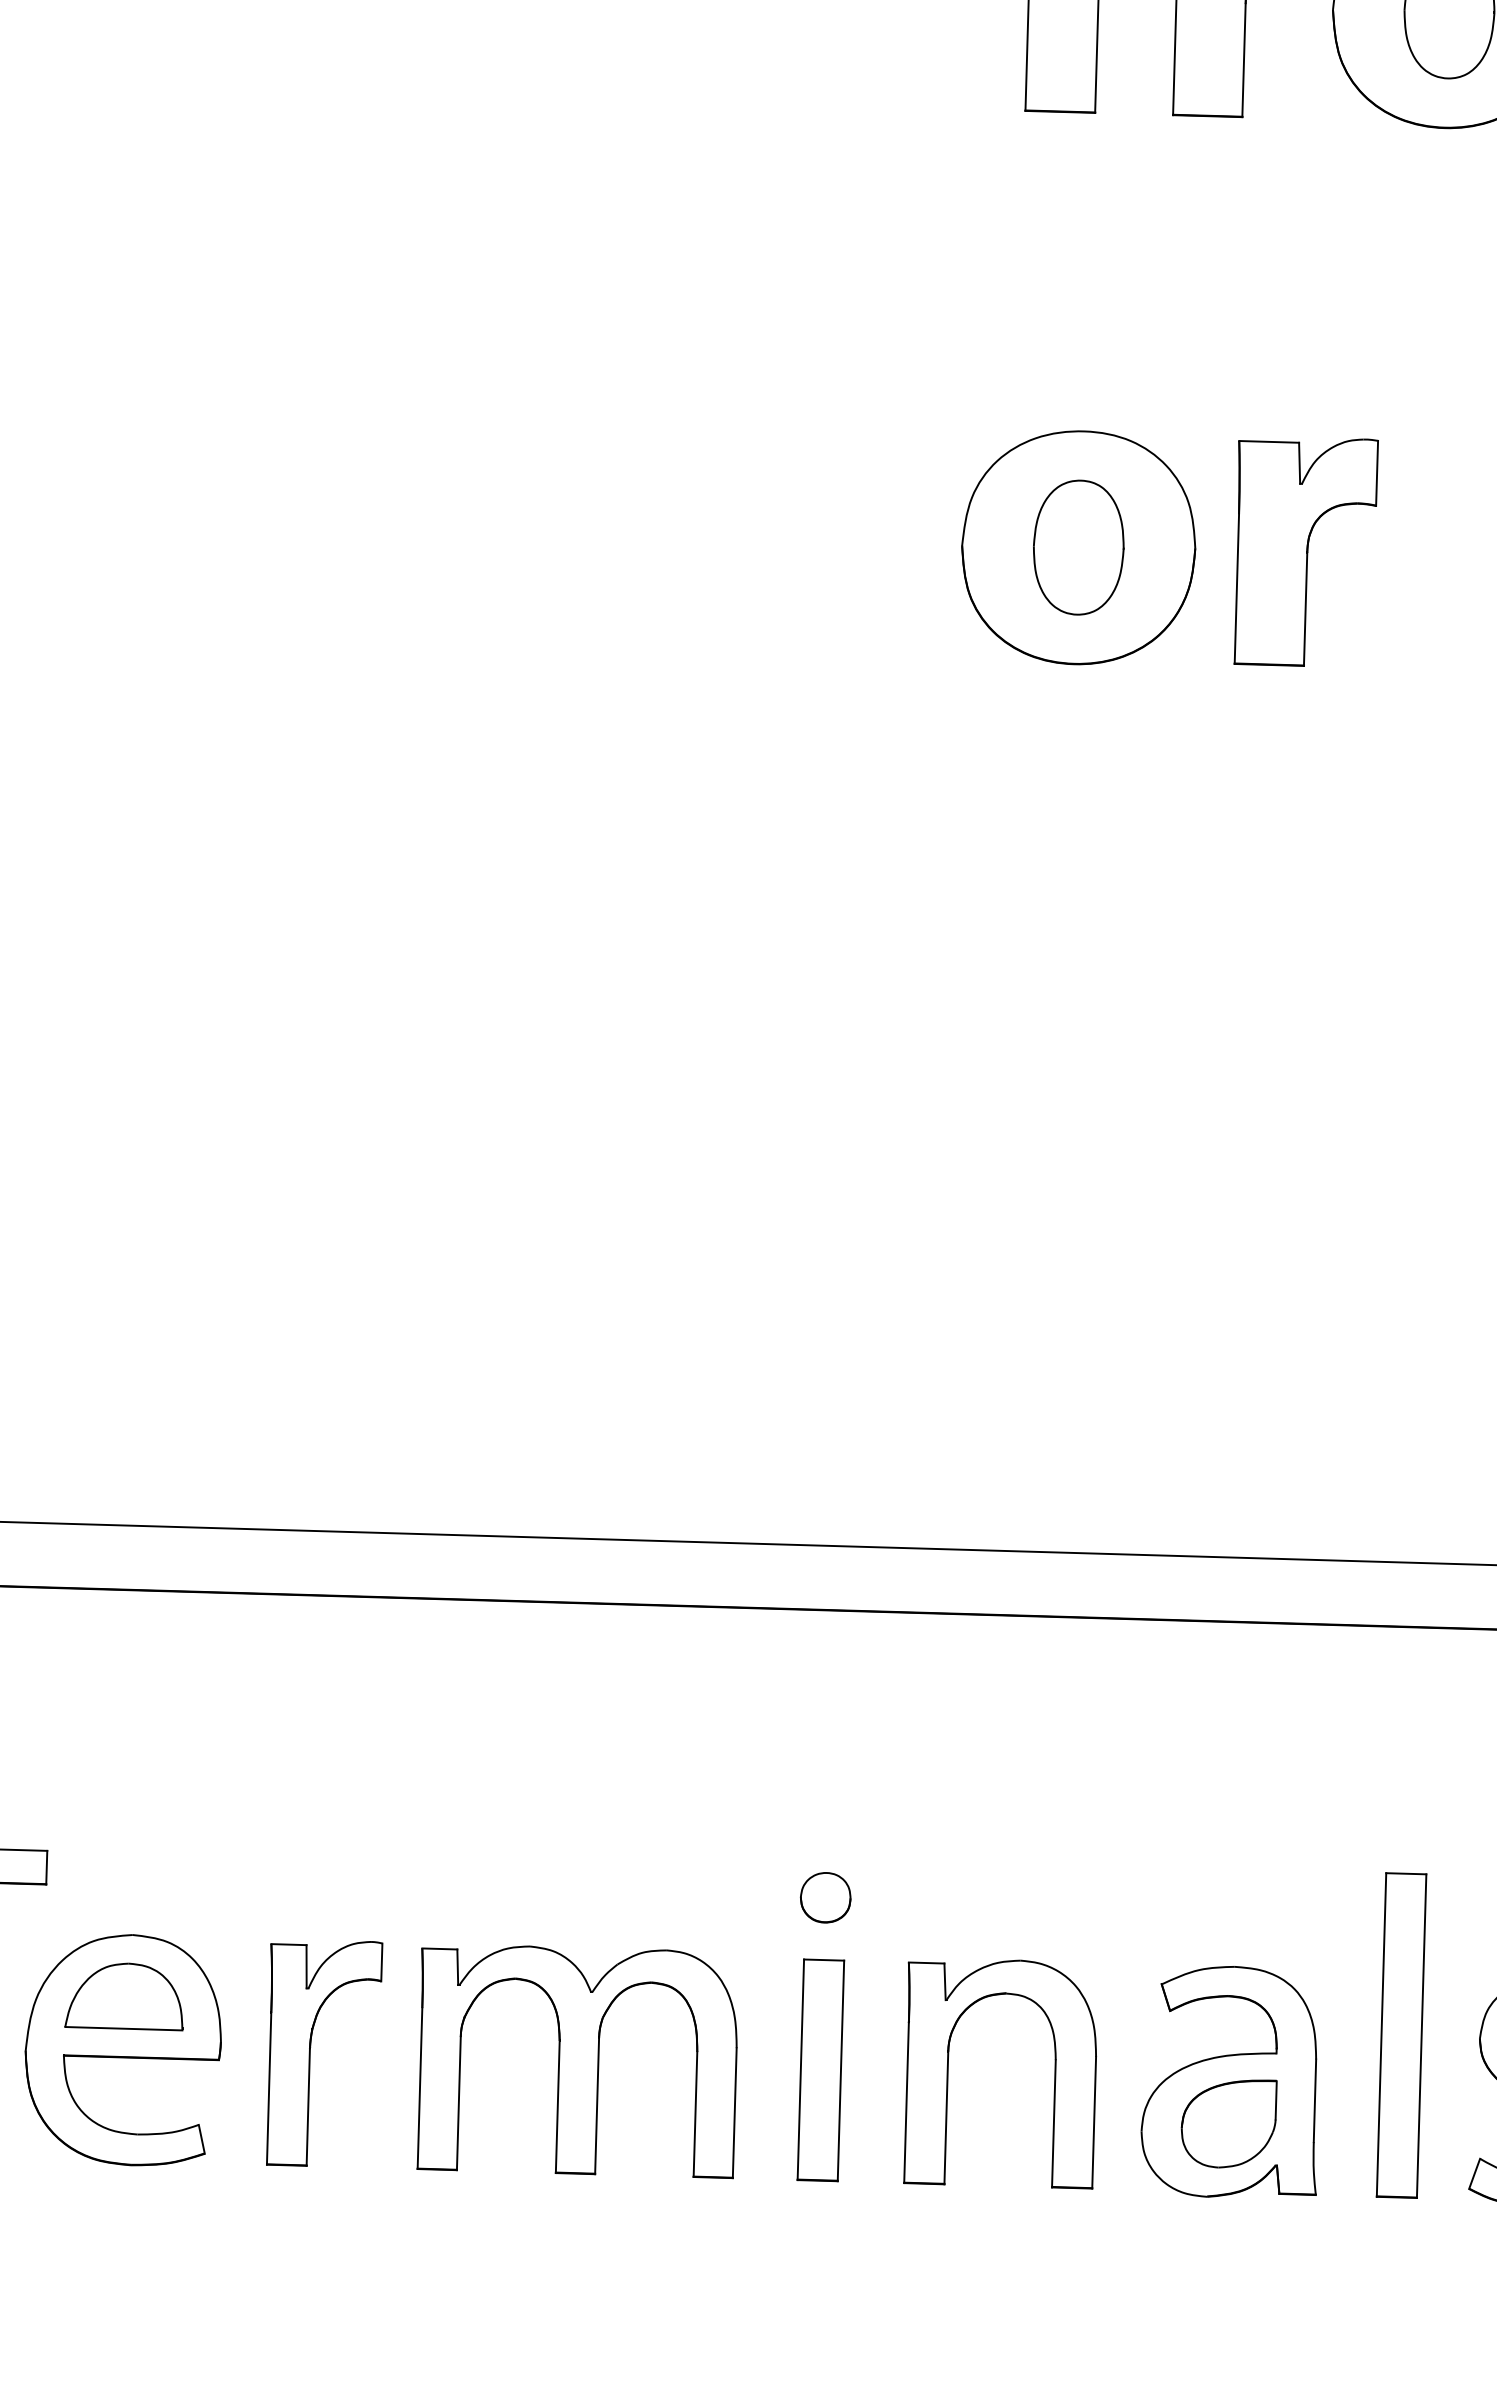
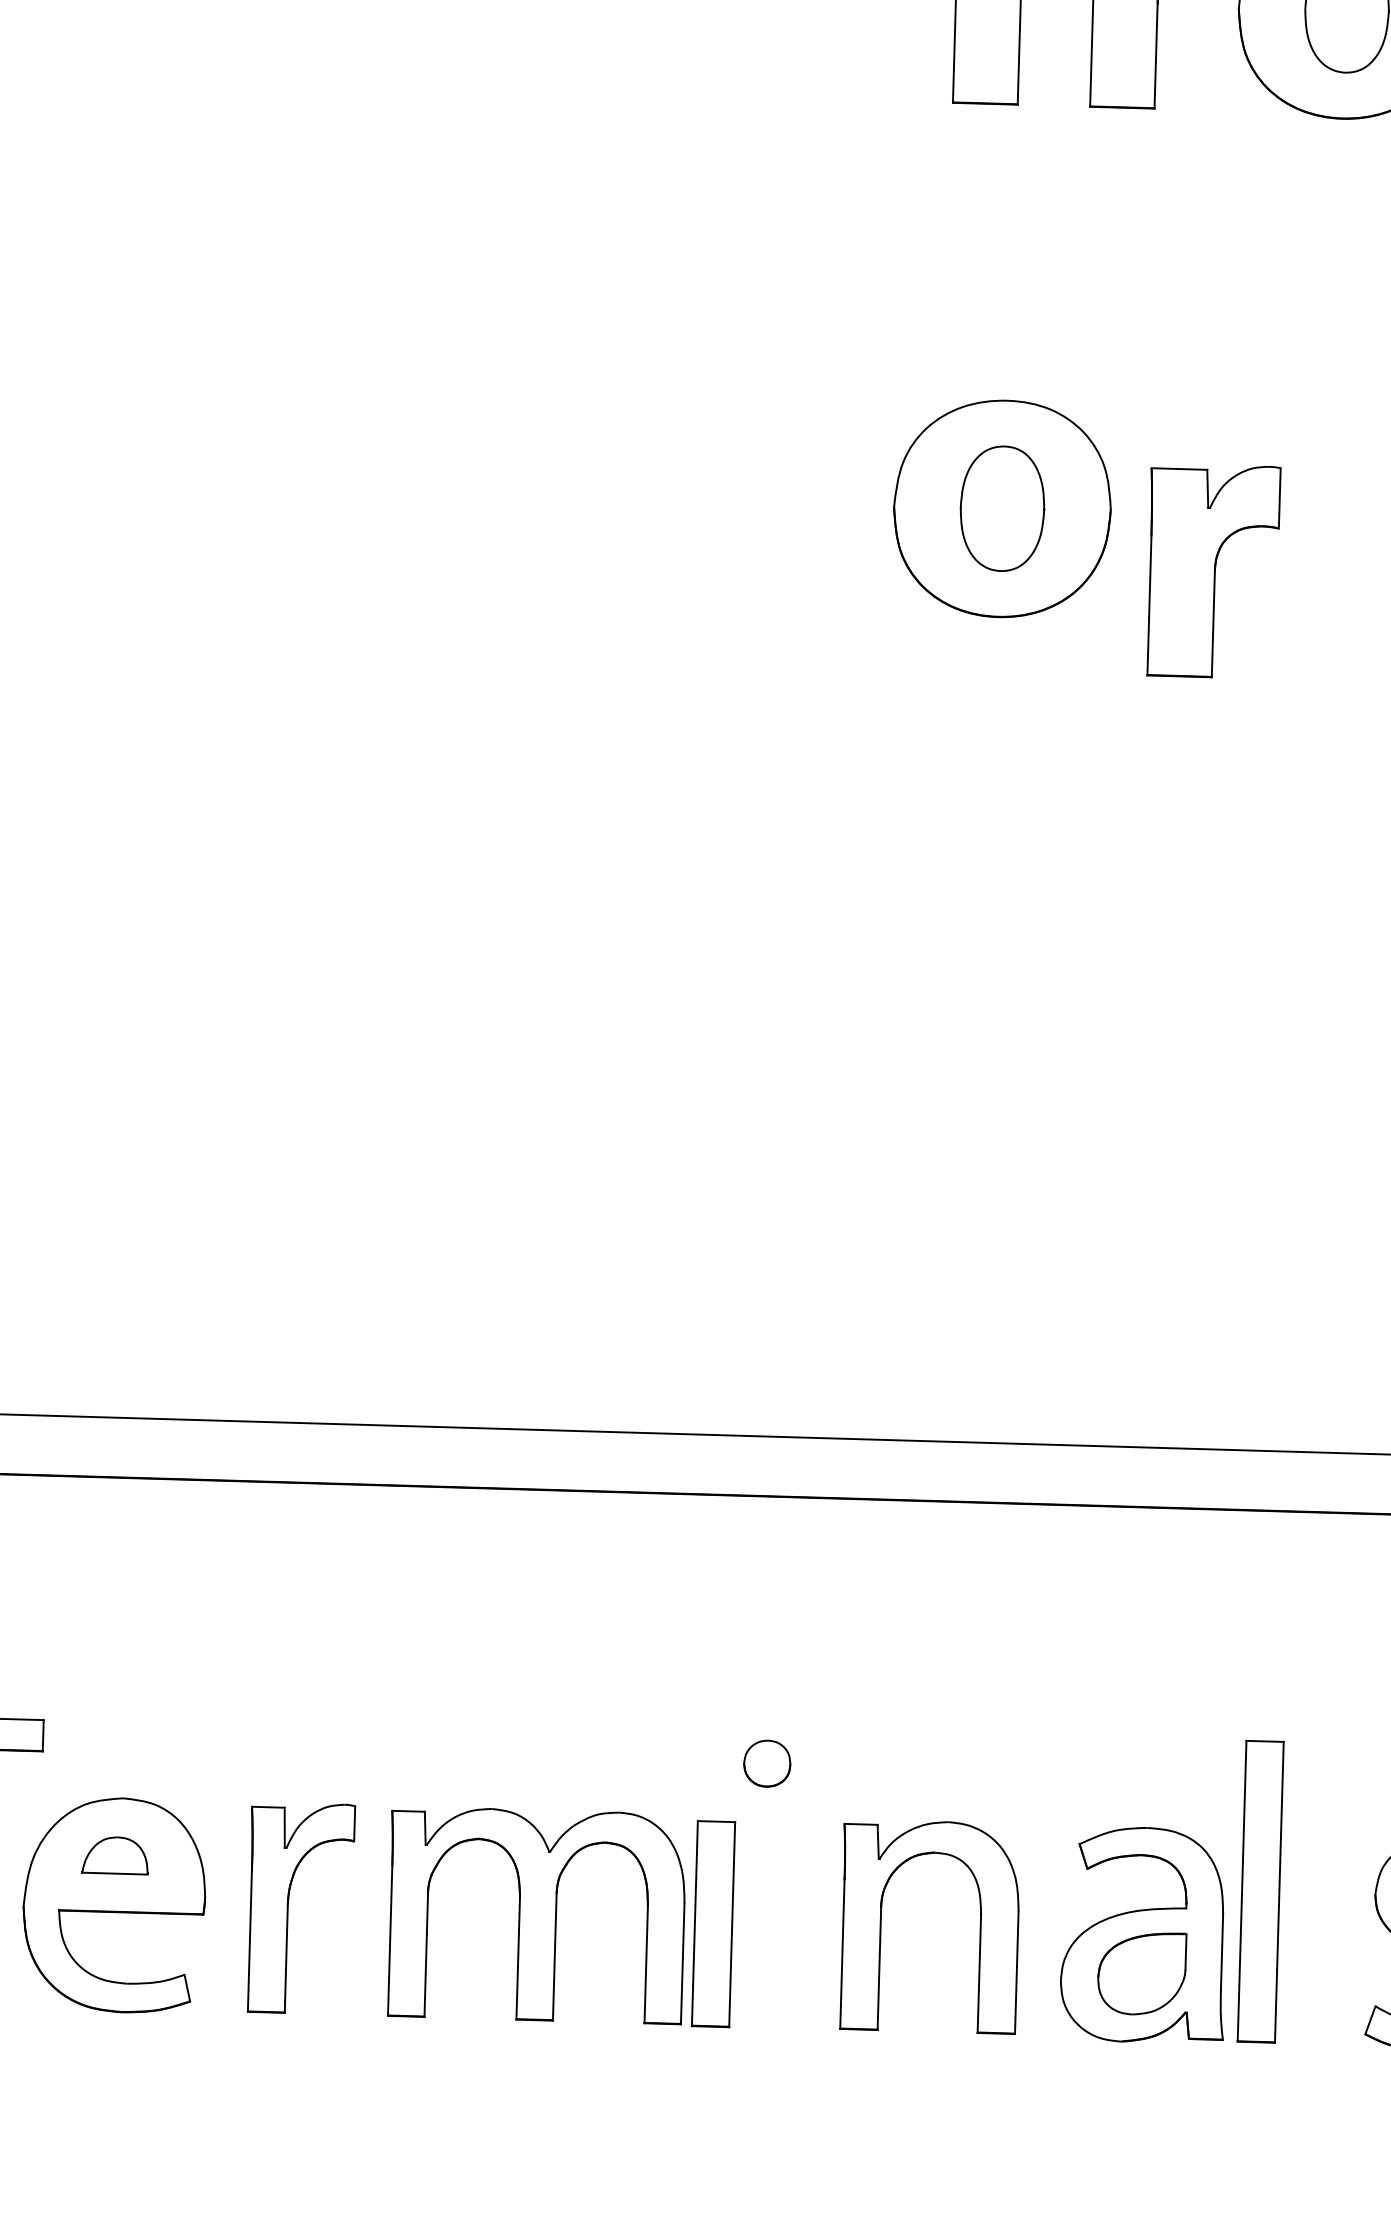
part: (1305, 552) -> (1213, 571), moved
part: (123, 1996) -> (114, 1855), size x0.6
part: (1401, 2035) -> (1260, 1891), moved
part: (820, 2070) -> (713, 1924), moved

